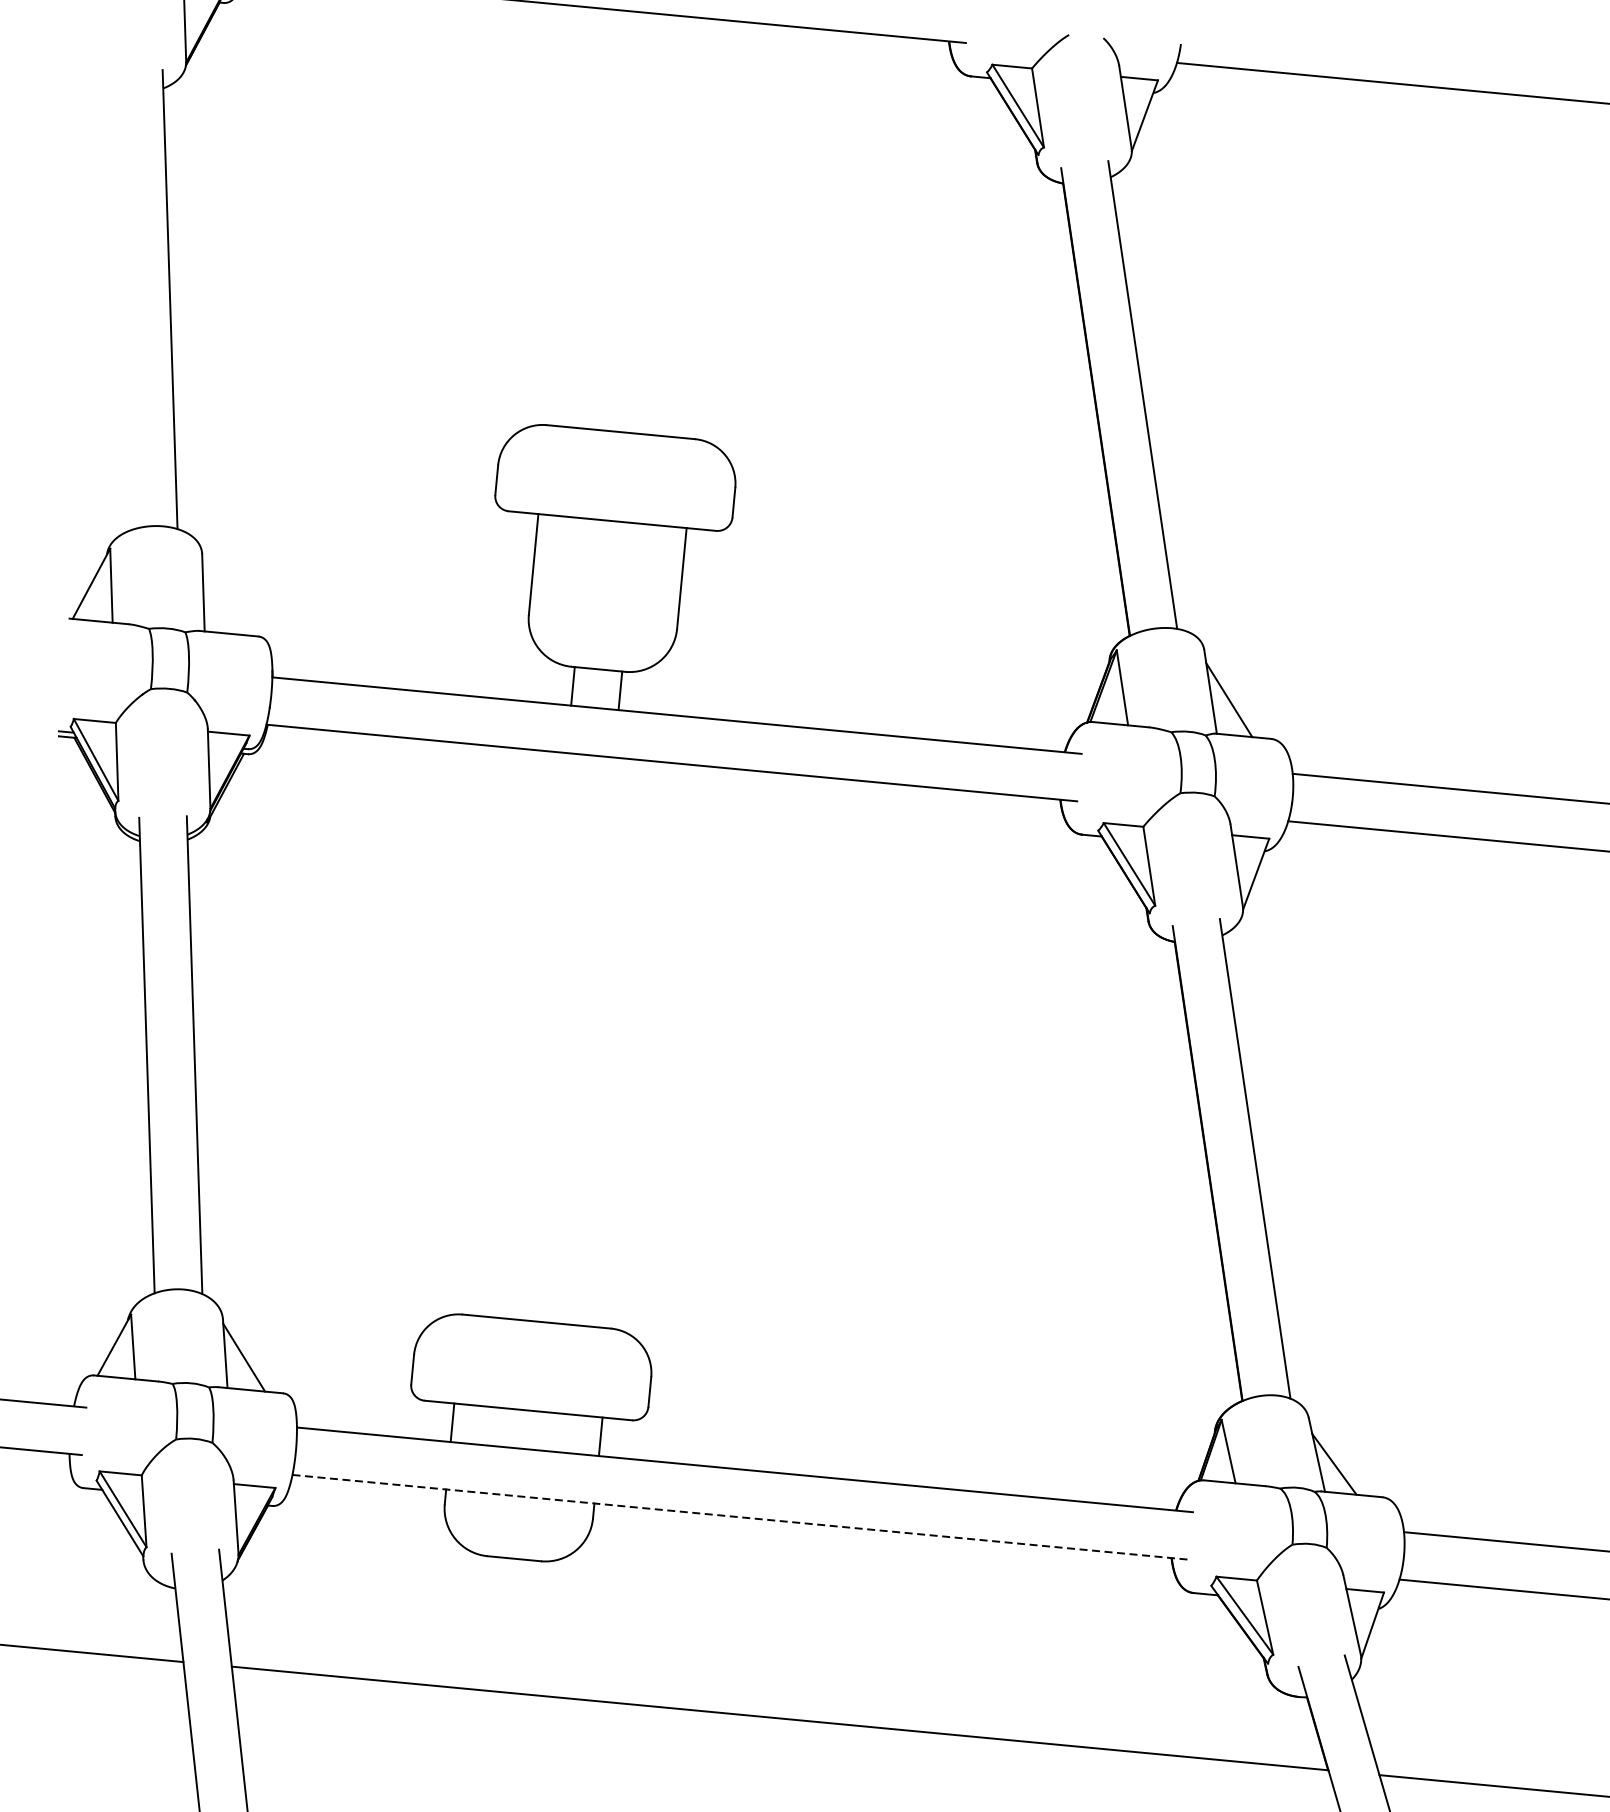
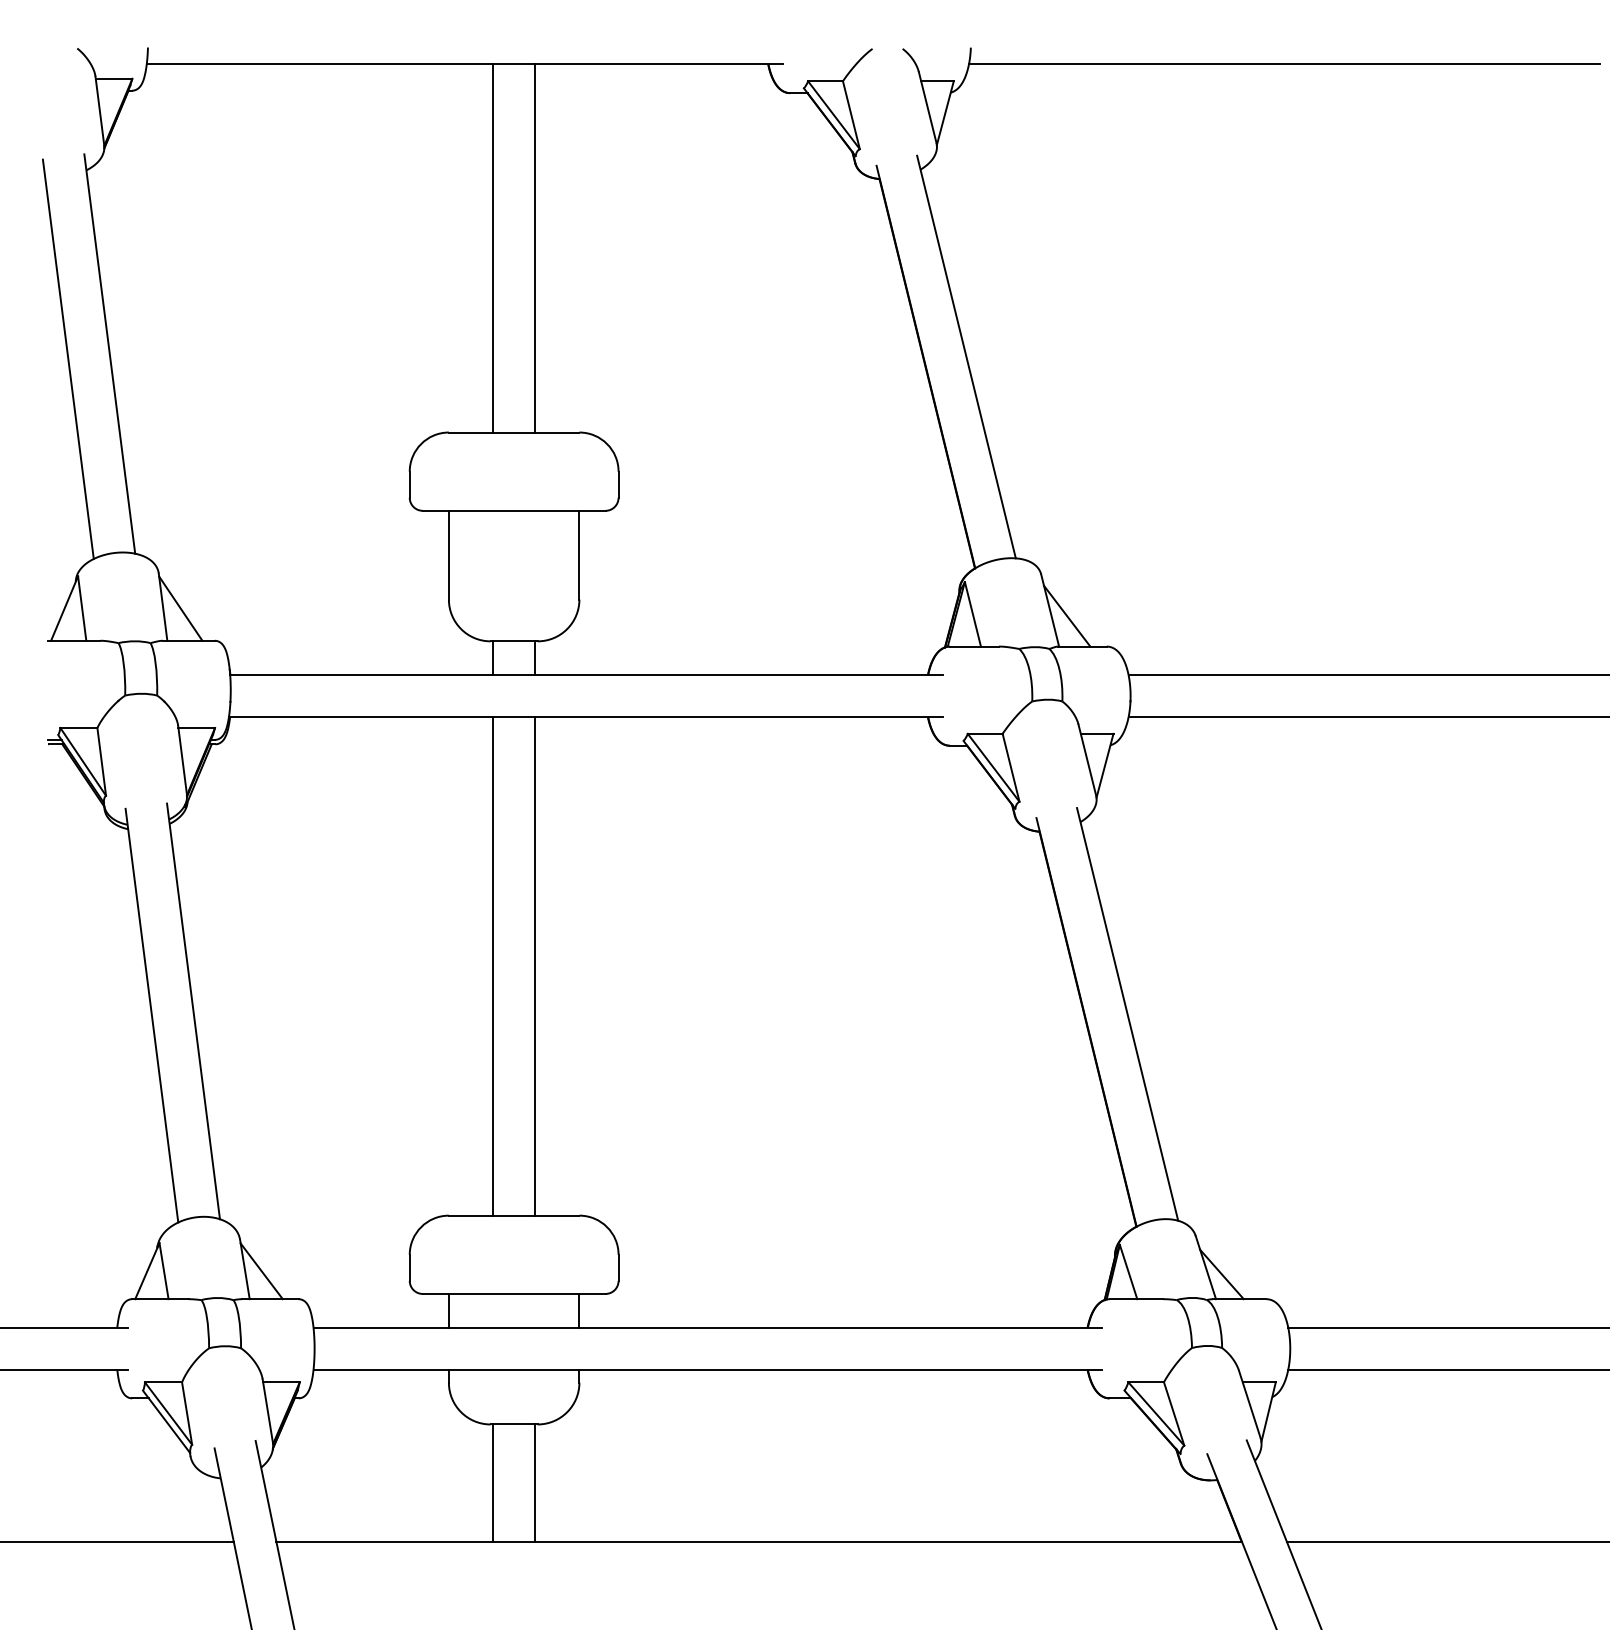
line: (617, 220) -> (493, 248), added
line: (664, 225) -> (535, 248), added
line: (121, 300) -> (67, 358), added
line: (223, 596) -> (180, 608), added
line: (540, 1036) -> (493, 966), added
line: (587, 1040) -> (535, 966), added
line: (741, 1517) -> (708, 1369), dashed -> solid
line: (484, 1622) -> (493, 1482), added
line: (532, 1626) -> (535, 1482), added

